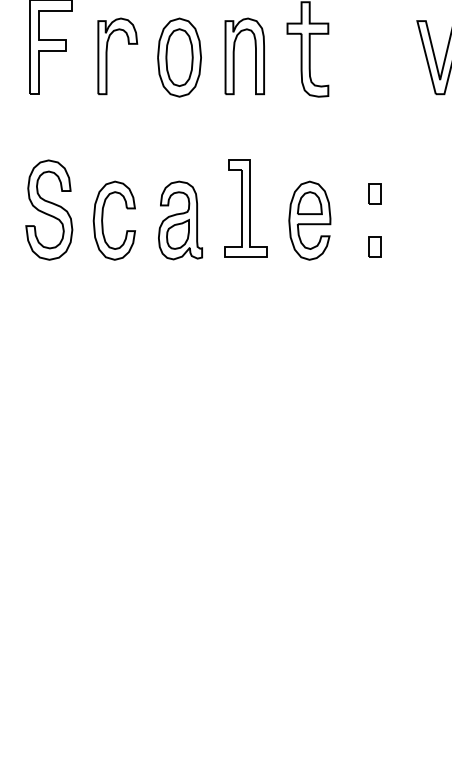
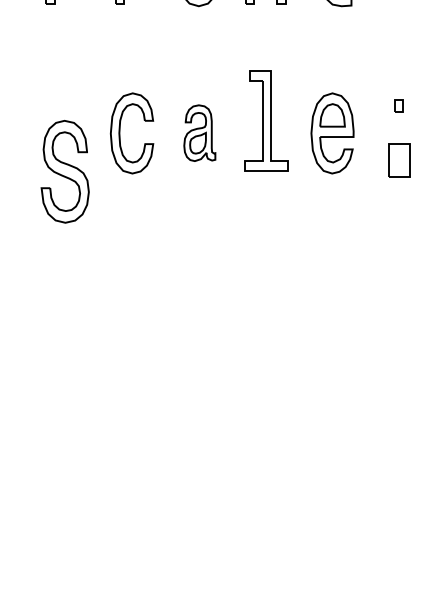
part: (374, 193) -> (398, 105), size x0.6
part: (49, 209) -> (65, 171), moved
part: (180, 220) -> (199, 133), size x0.7
part: (374, 246) -> (398, 159), size x1.6

